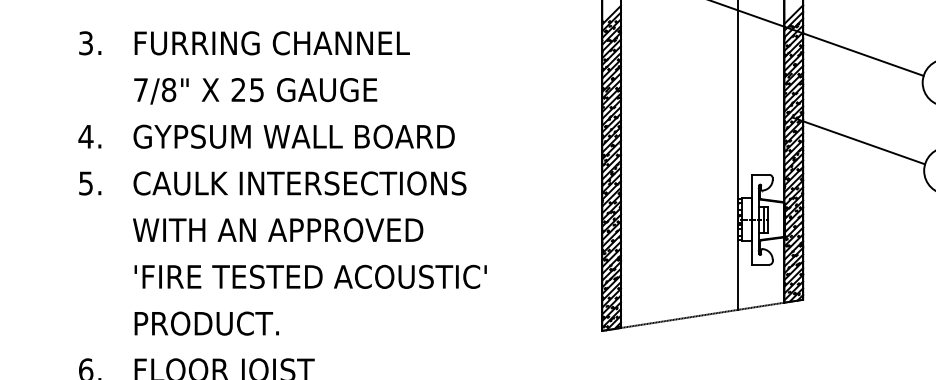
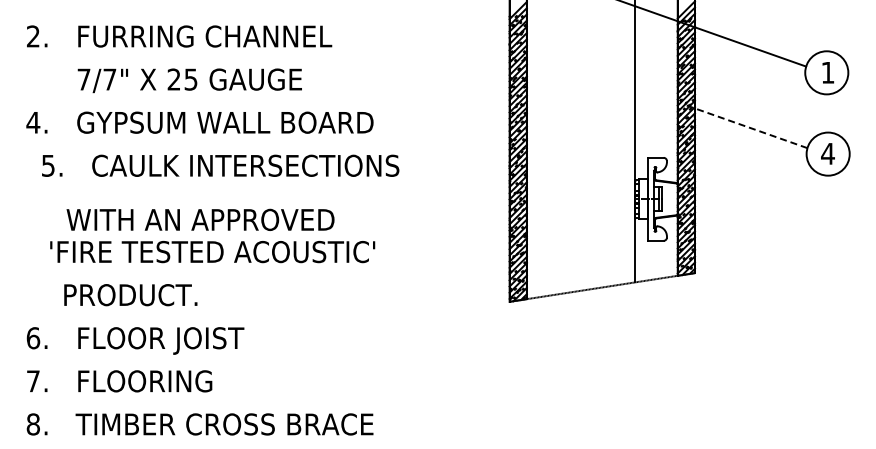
text: (86, 43) -> (33, 36), 3. -> 2.
text: (168, 89) -> (109, 79), 7/8" -> 7/7"
line: (857, 140) -> (745, 126), solid -> dashed
text: (272, 183) -> (220, 165), moved
text: (278, 229) -> (200, 219), moved
text: (310, 277) -> (212, 252), moved
text: (206, 324) -> (130, 295), moved

